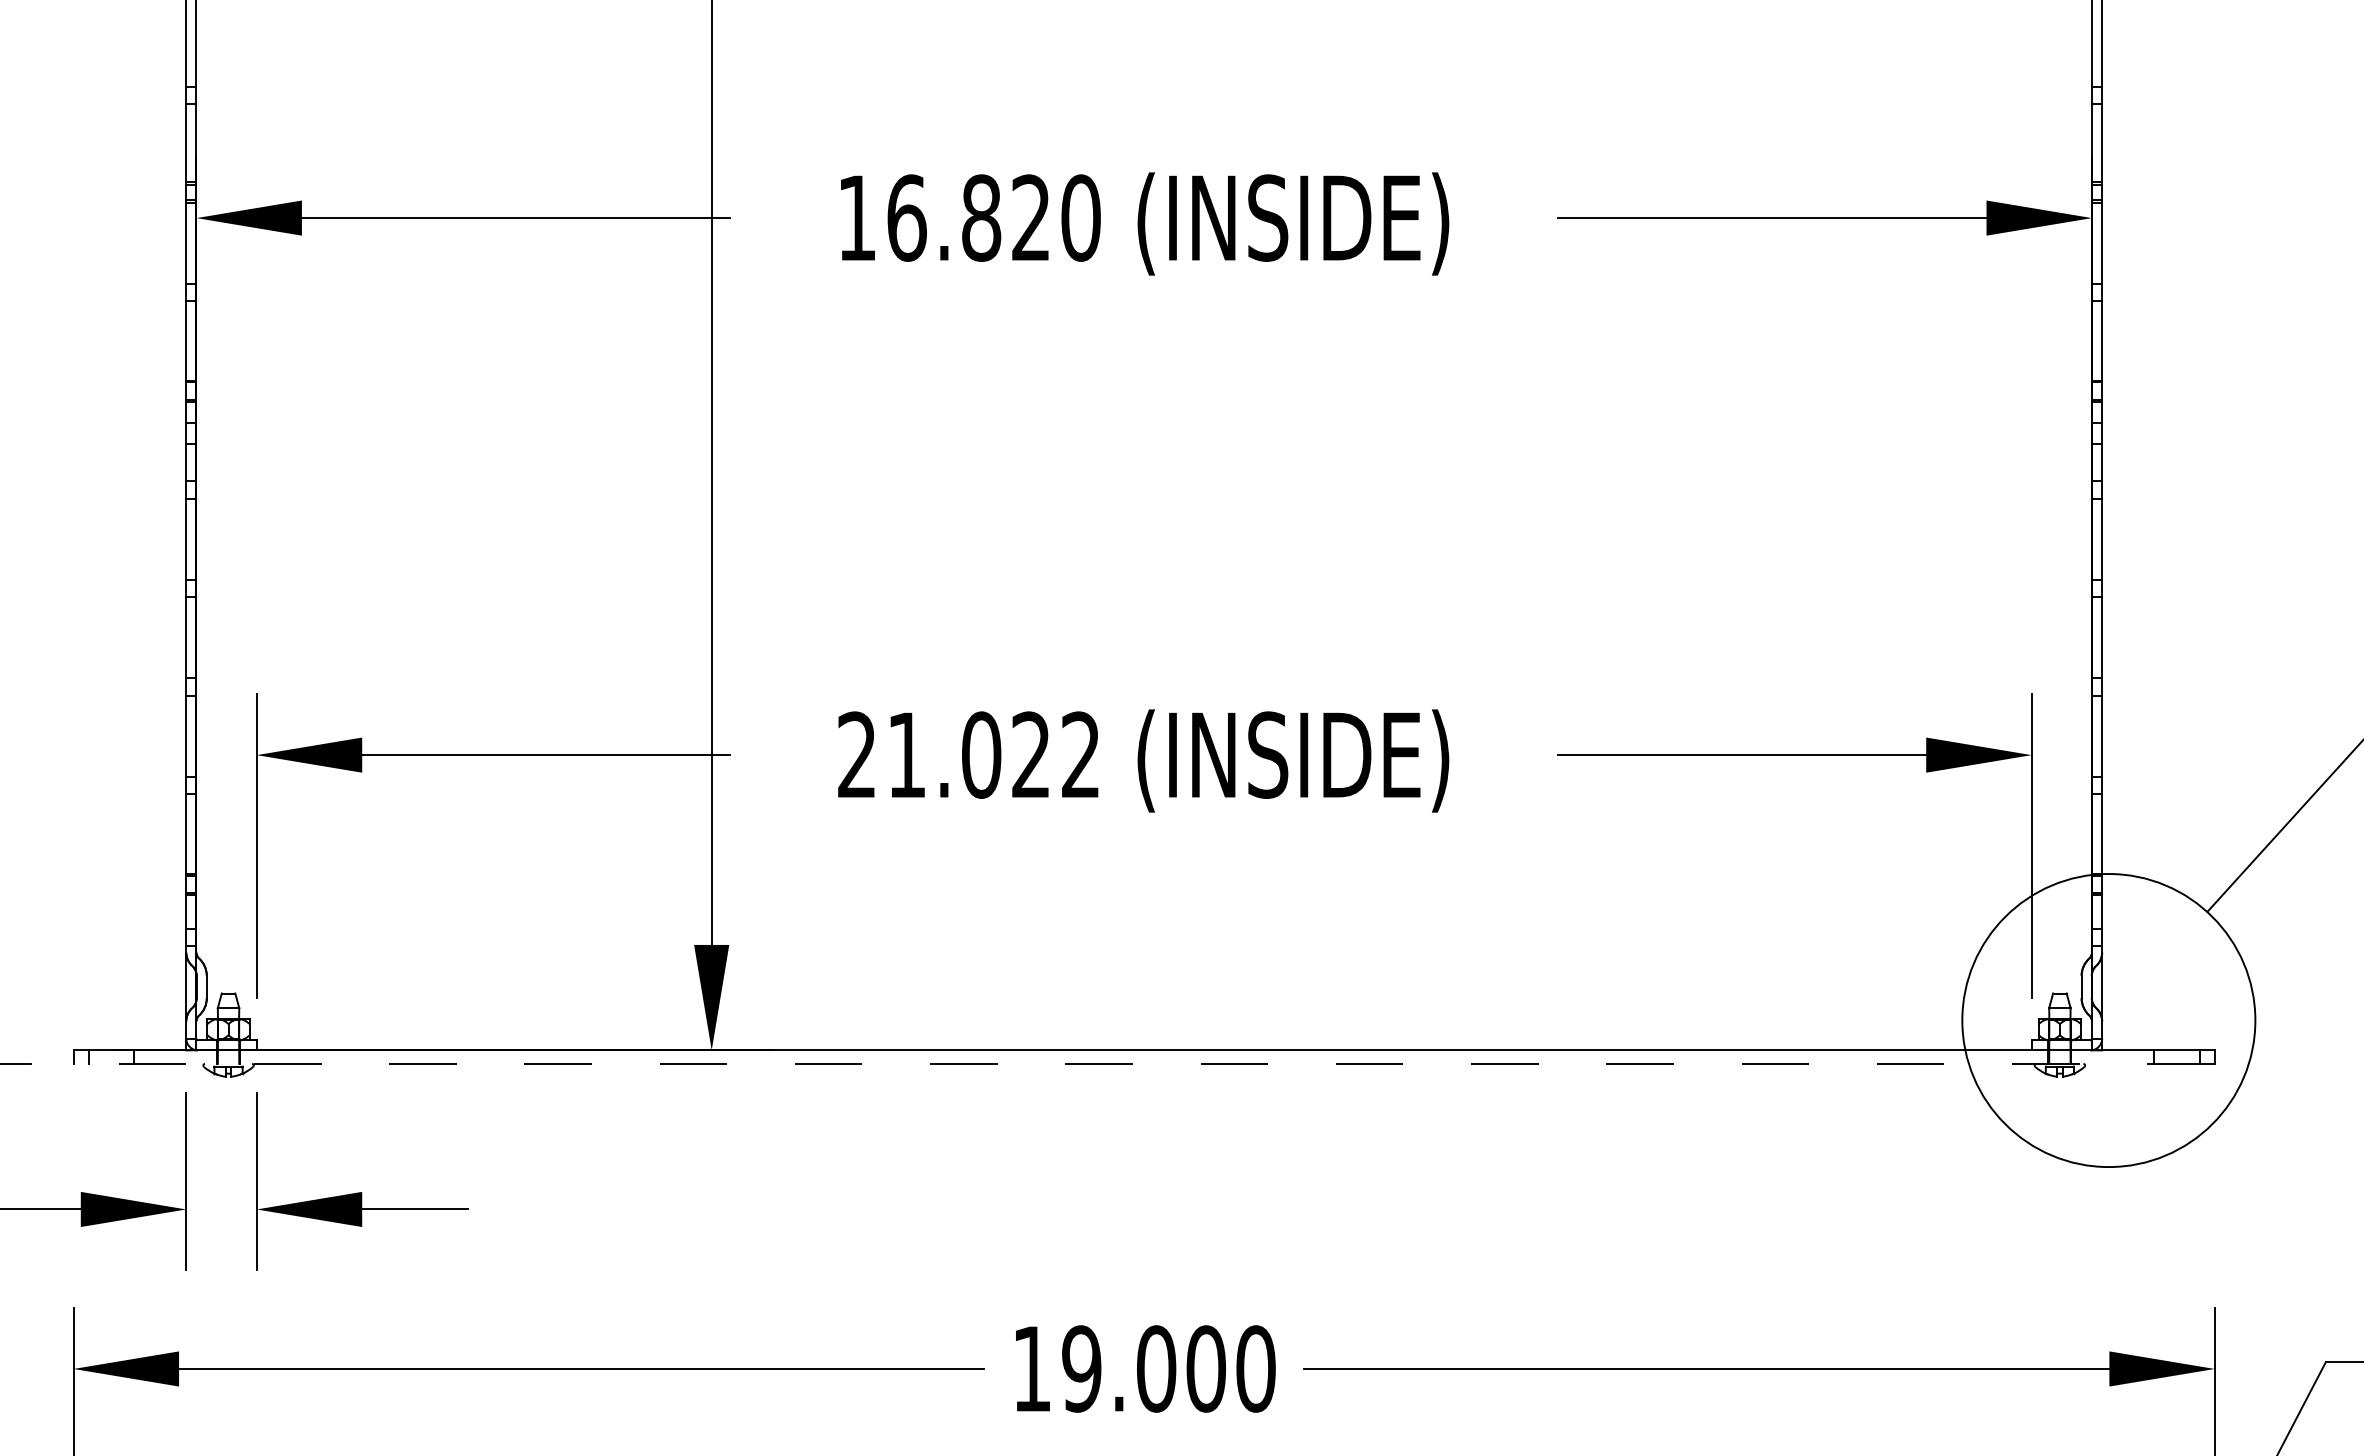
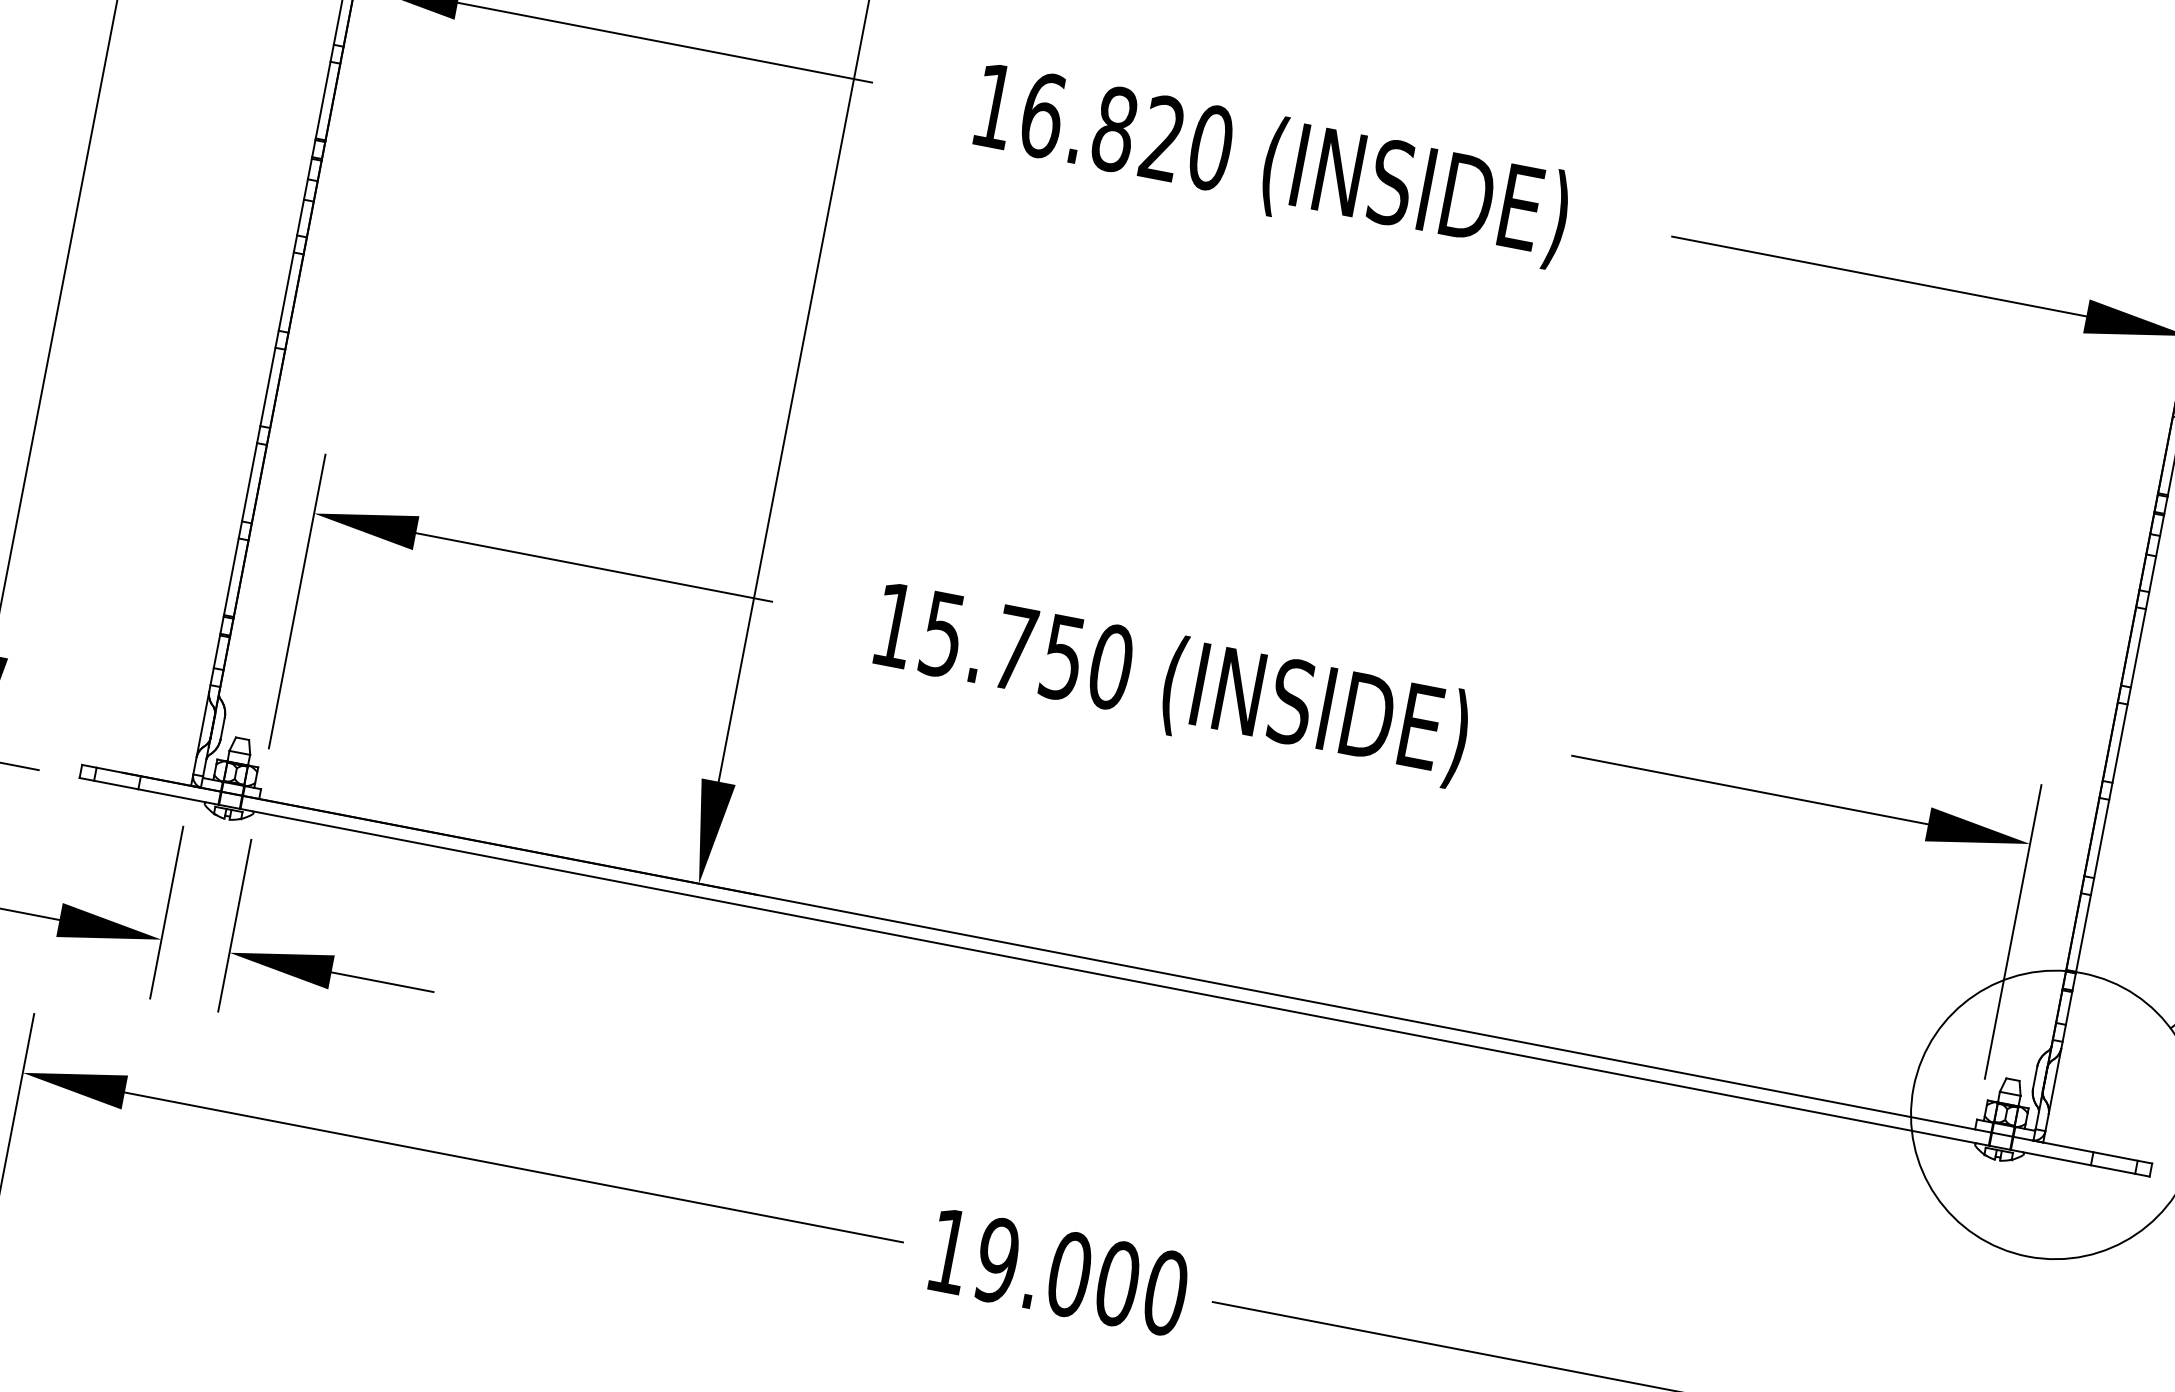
text: (969, 754) -> (1003, 645), 21.022 -> 15.750
line: (1144, 1063) -> (1115, 976), dashed -> solid

